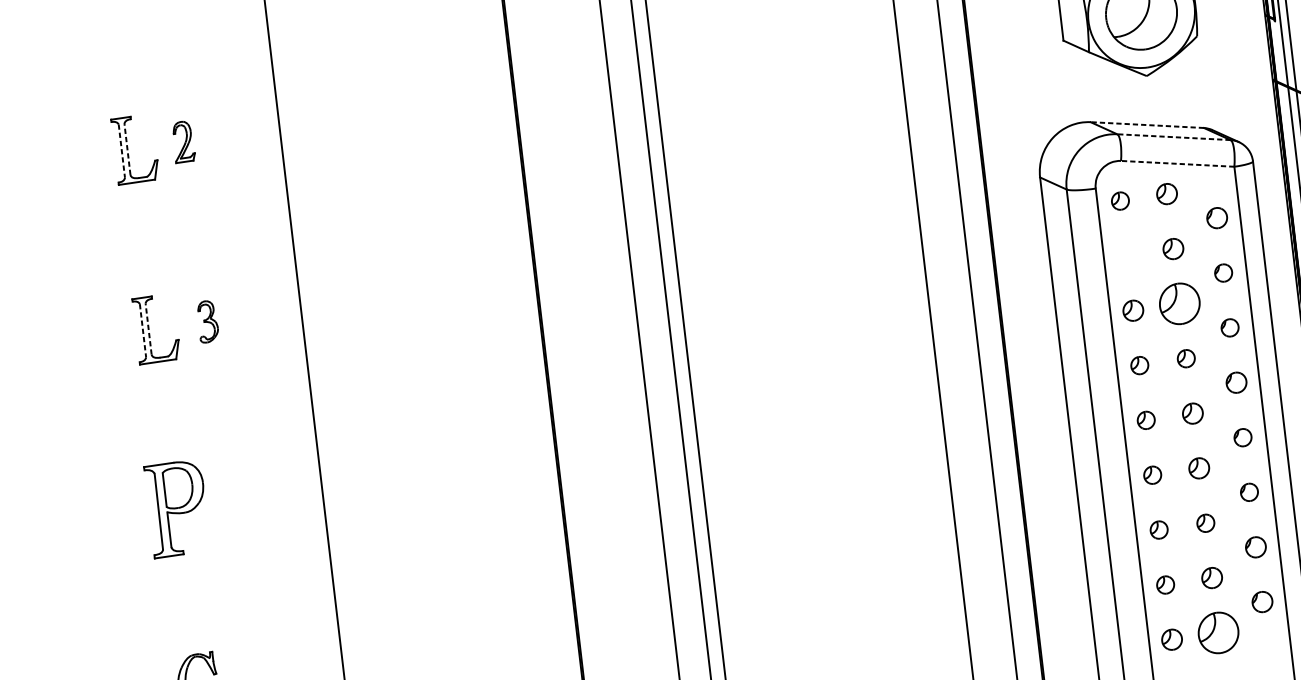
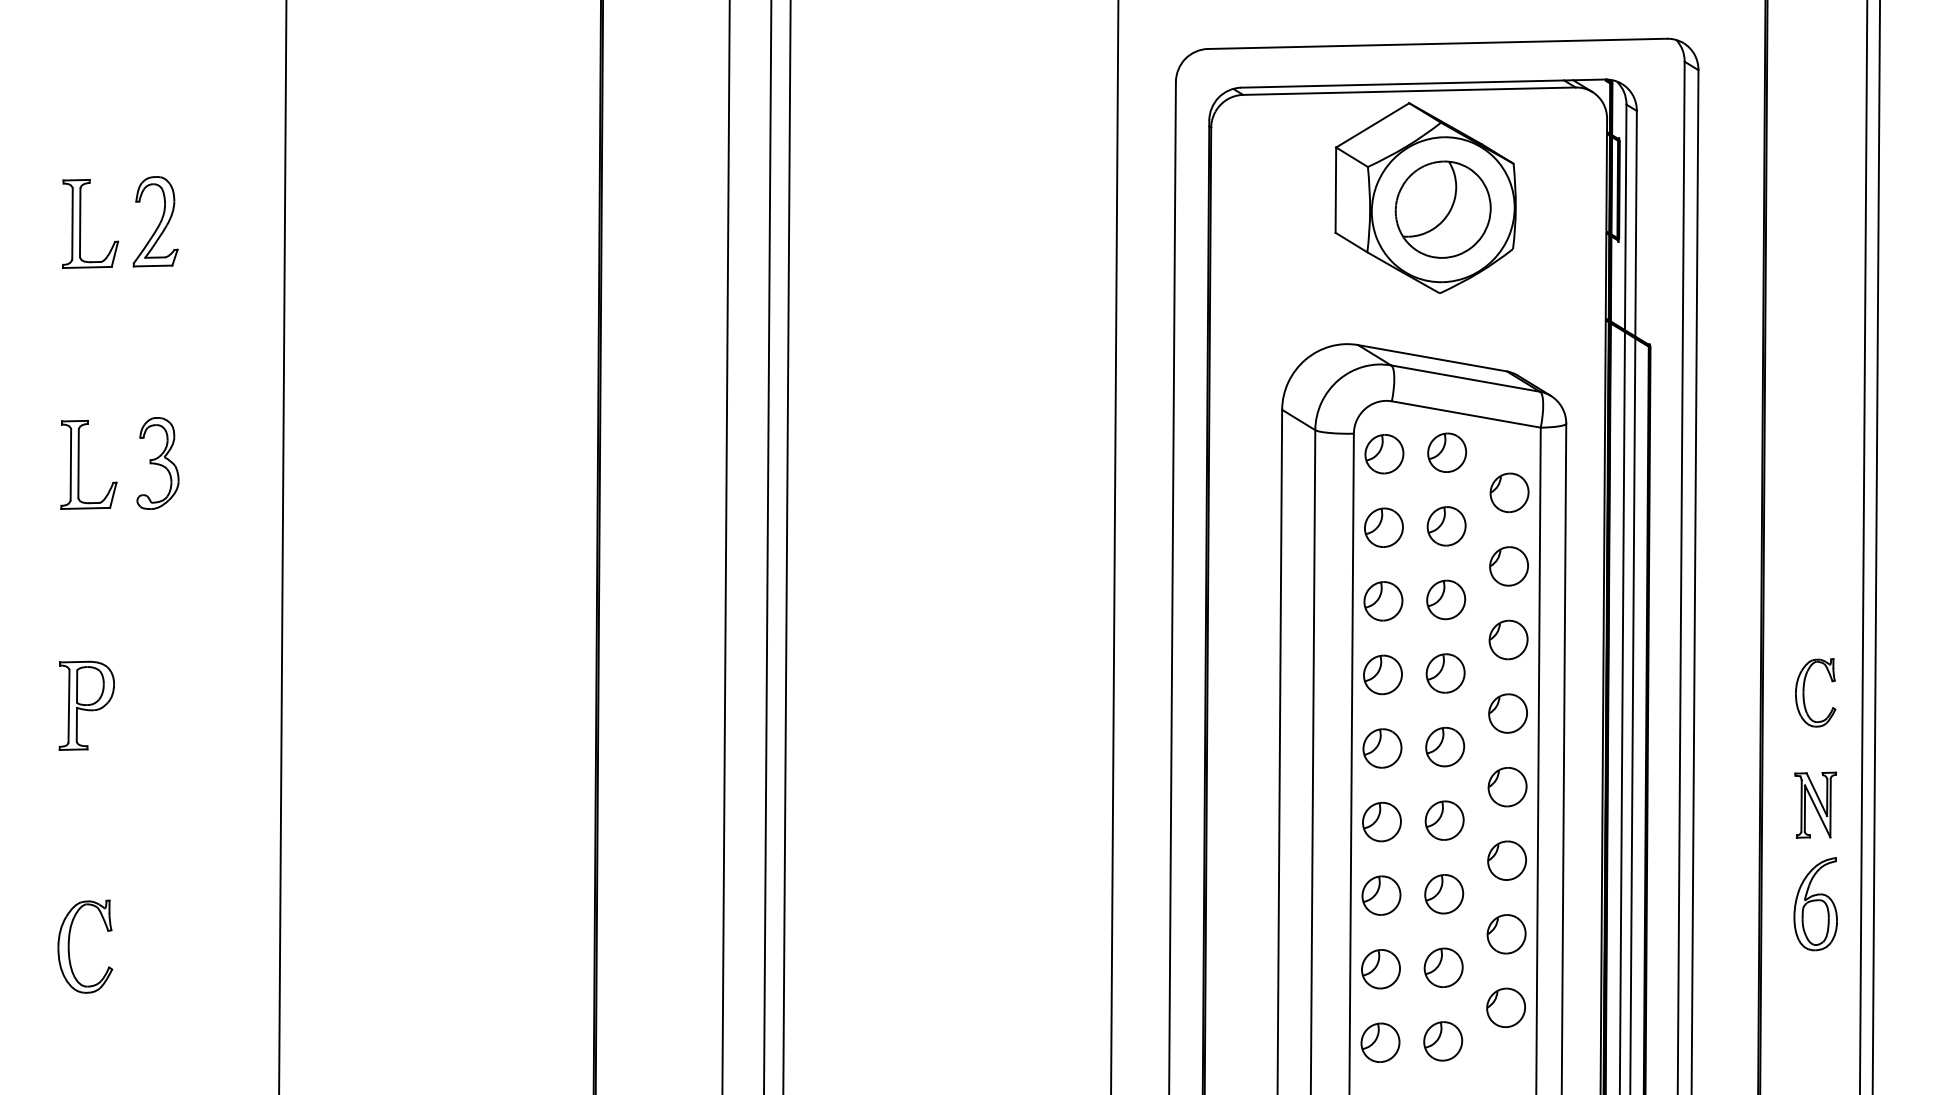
line: (1147, 125) -> (1432, 358), dashed -> solid
line: (1173, 137) -> (1465, 378), dashed -> solid
part: (183, 141) -> (155, 221), size x1.67
line: (127, 149) -> (80, 222), dashed -> solid
line: (121, 150) -> (72, 223), dashed -> solid
line: (1177, 163) -> (1466, 414), dashed -> solid
part: (1167, 193) -> (1447, 452), size x1.43
part: (1120, 201) -> (1384, 454), size x1.67
part: (1217, 217) -> (1509, 492), size x1.43
part: (1173, 249) -> (1446, 526), size x1.43
part: (1126, 255) -> (1383, 527), added
part: (1223, 273) -> (1508, 566), size x1.67
part: (1180, 303) -> (1446, 599), size x0.71
part: (1133, 310) -> (1383, 601), size x1.43
part: (207, 321) -> (157, 463), size x1.67
part: (1230, 327) -> (1508, 639), size x1.67
line: (148, 329) -> (78, 463), dashed -> solid
line: (142, 330) -> (70, 464), dashed -> solid
part: (1186, 358) -> (1445, 673), size x1.67
part: (1139, 365) -> (1382, 674), size x1.67
part: (1236, 382) -> (1507, 713), size x1.43
part: (1193, 413) -> (1445, 747), size x1.43
part: (1146, 420) -> (1382, 748), size x1.67
part: (1242, 437) -> (1507, 787), size x1.67
part: (1199, 468) -> (1444, 820), size x1.43
part: (1152, 474) -> (1381, 821), size x1.67
part: (1249, 492) -> (1506, 860), size x1.67
part: (176, 508) -> (86, 705), size x0.71
part: (1206, 523) -> (1444, 894), size x1.67
part: (1159, 529) -> (1381, 895), size x1.67
part: (1255, 547) -> (1506, 934), size x1.43
part: (1212, 577) -> (1443, 967), size x1.43
part: (1165, 585) -> (1380, 969), size x1.67
part: (1262, 601) -> (1506, 1007), size x1.43
part: (1218, 632) -> (1443, 1041), size x0.71
part: (1172, 639) -> (1380, 1042), size x1.43

